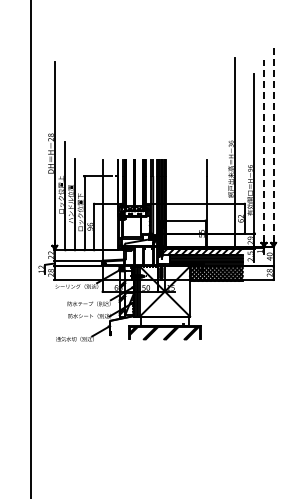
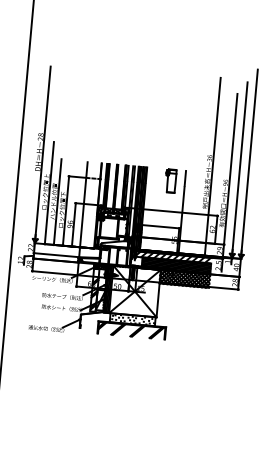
line: (273, 143) -> (249, 161), dashed -> solid
line: (264, 151) -> (240, 168), dashed -> solid
part: (192, 171) -> (171, 180), added

